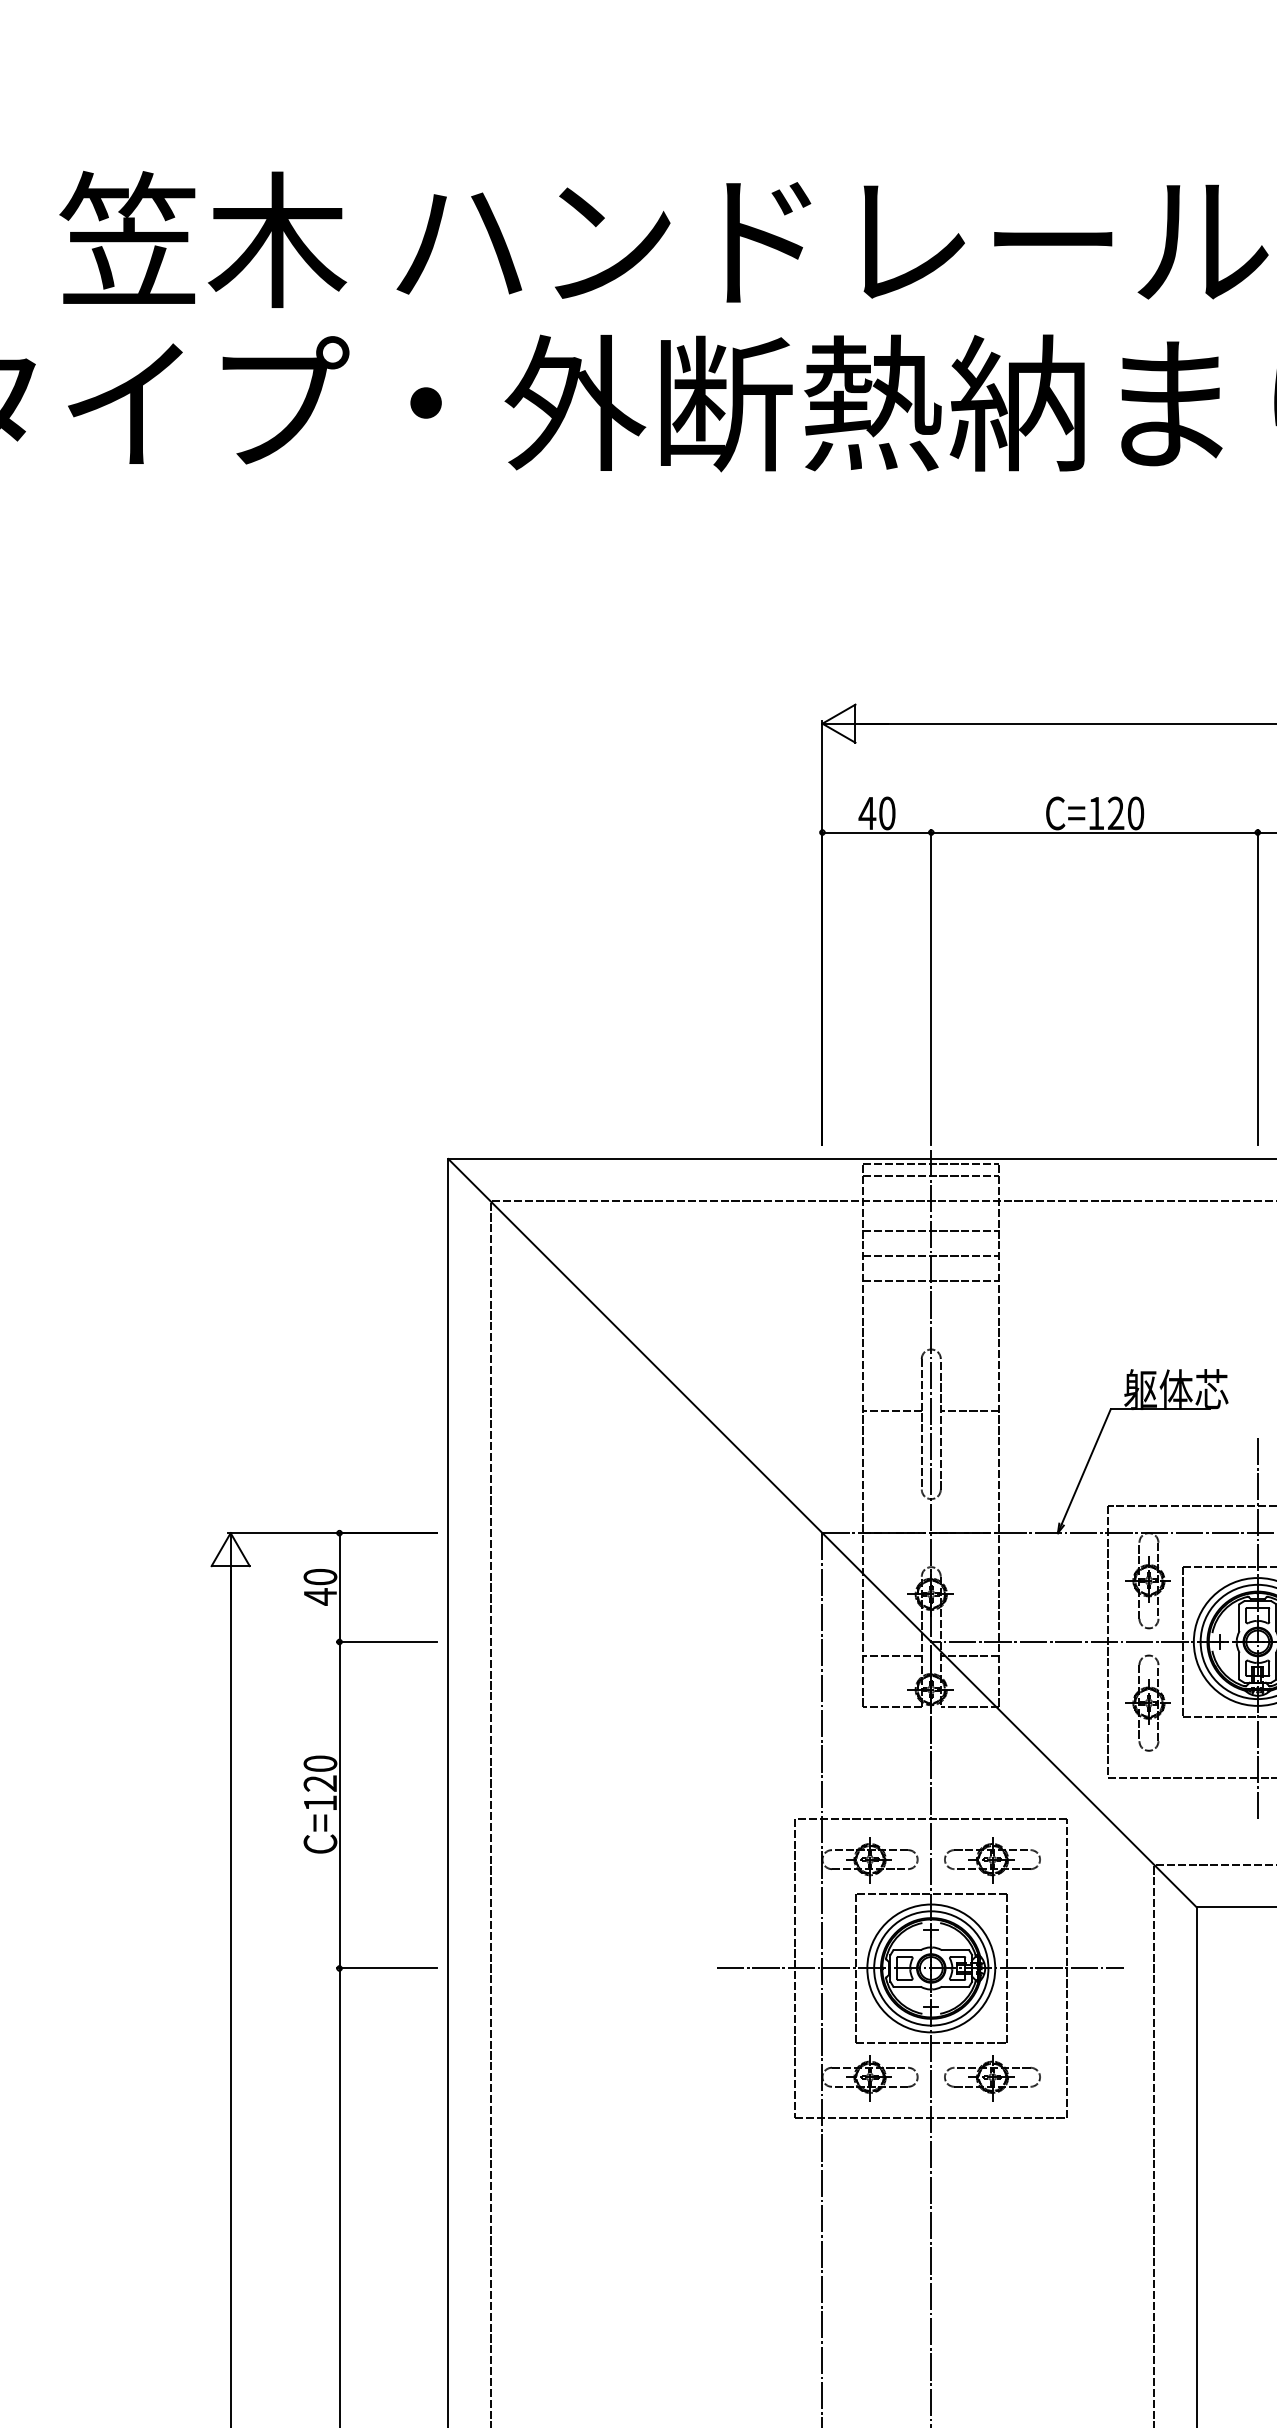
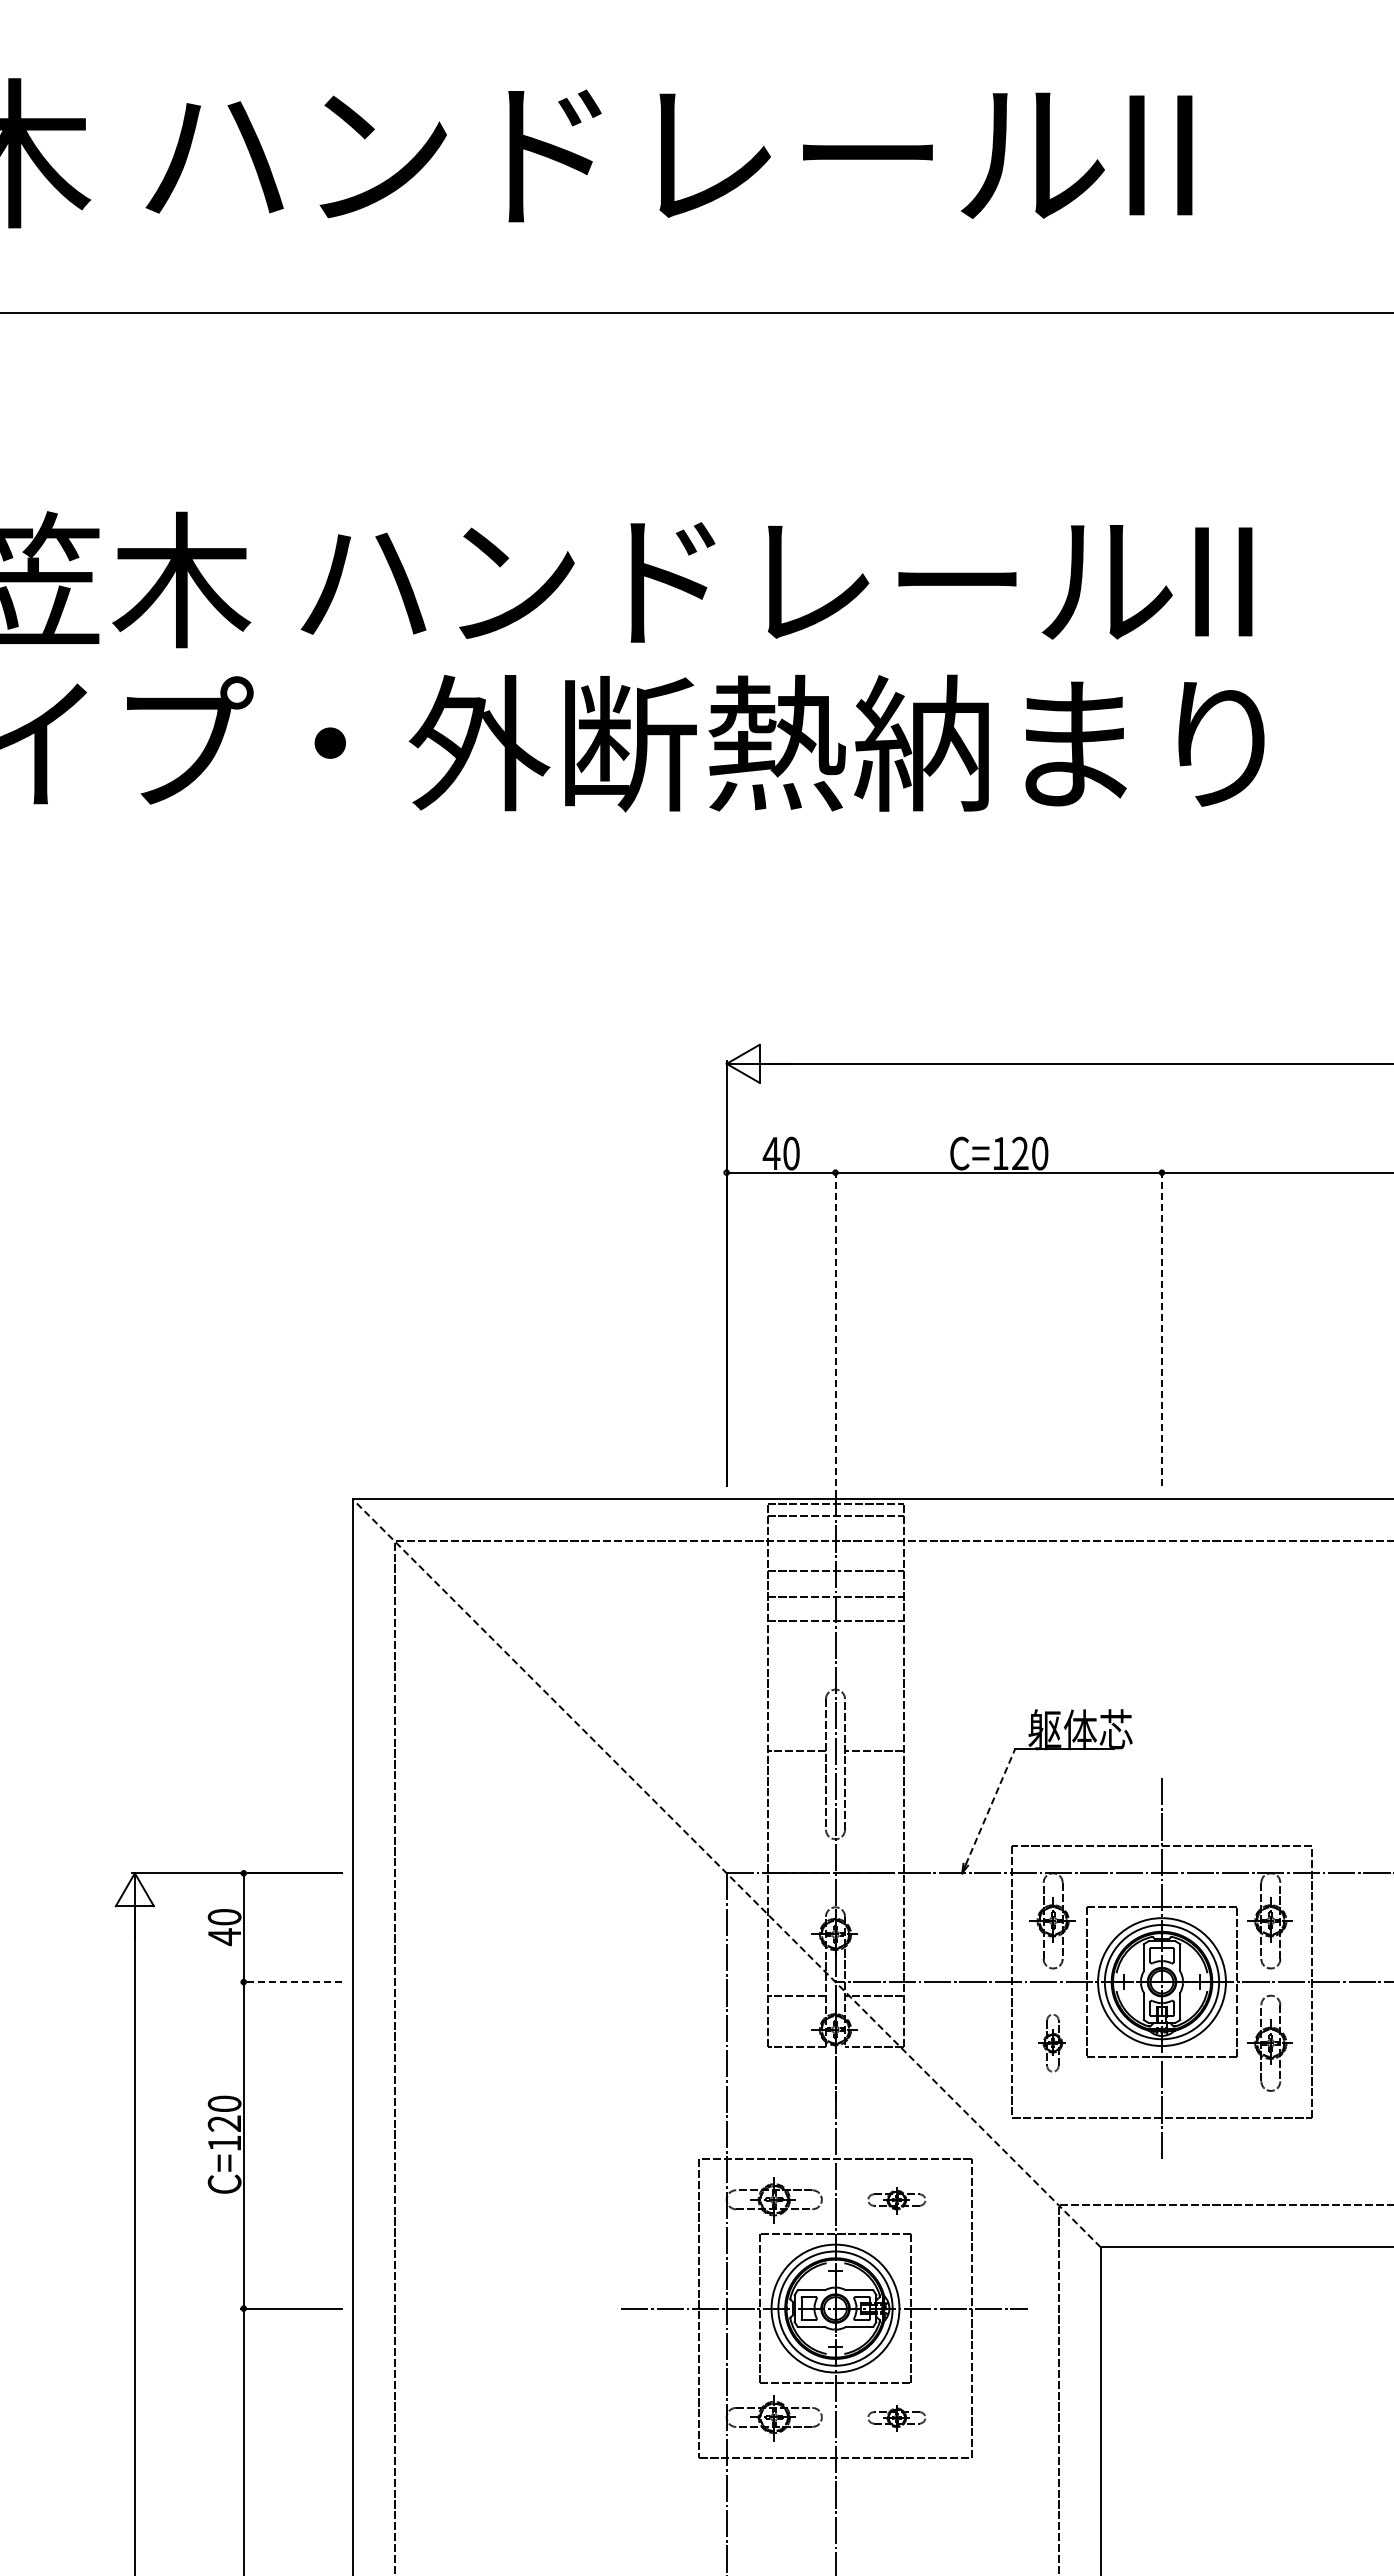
line: (931, 987) -> (835, 1327), solid -> dashed
line: (1258, 987) -> (1162, 1327), solid -> dashed
line: (1086, 1467) -> (990, 1807), solid -> dashed
line: (822, 1532) -> (726, 1872), solid -> dashed
line: (386, 1642) -> (290, 1982), solid -> dashed
part: (1148, 1702) -> (1052, 2042), size x0.6
part: (992, 1860) -> (896, 2200), size x0.6
part: (992, 2078) -> (896, 2418), size x0.6

